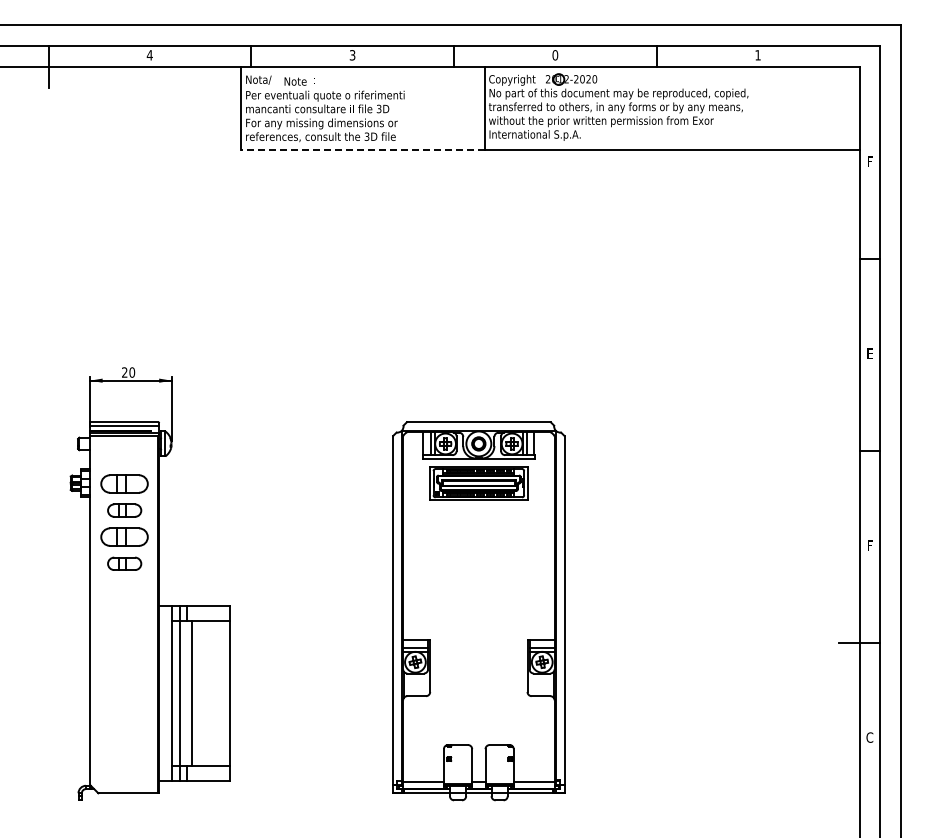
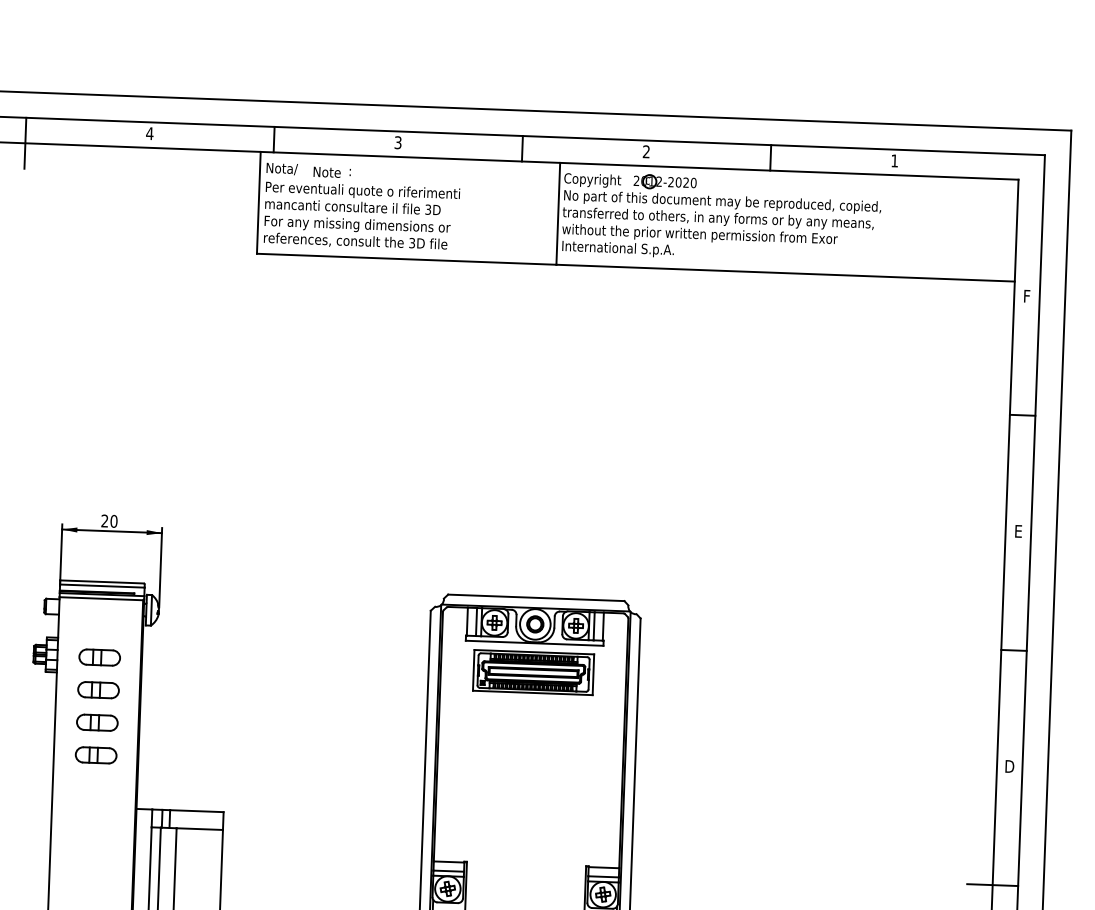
text: (555, 55) -> (646, 152), 0 -> 2
line: (362, 150) -> (406, 259), dashed -> solid
part: (124, 483) -> (99, 656), size x0.71
part: (124, 537) -> (97, 723), size x0.71
text: (869, 545) -> (1009, 766), F -> D

